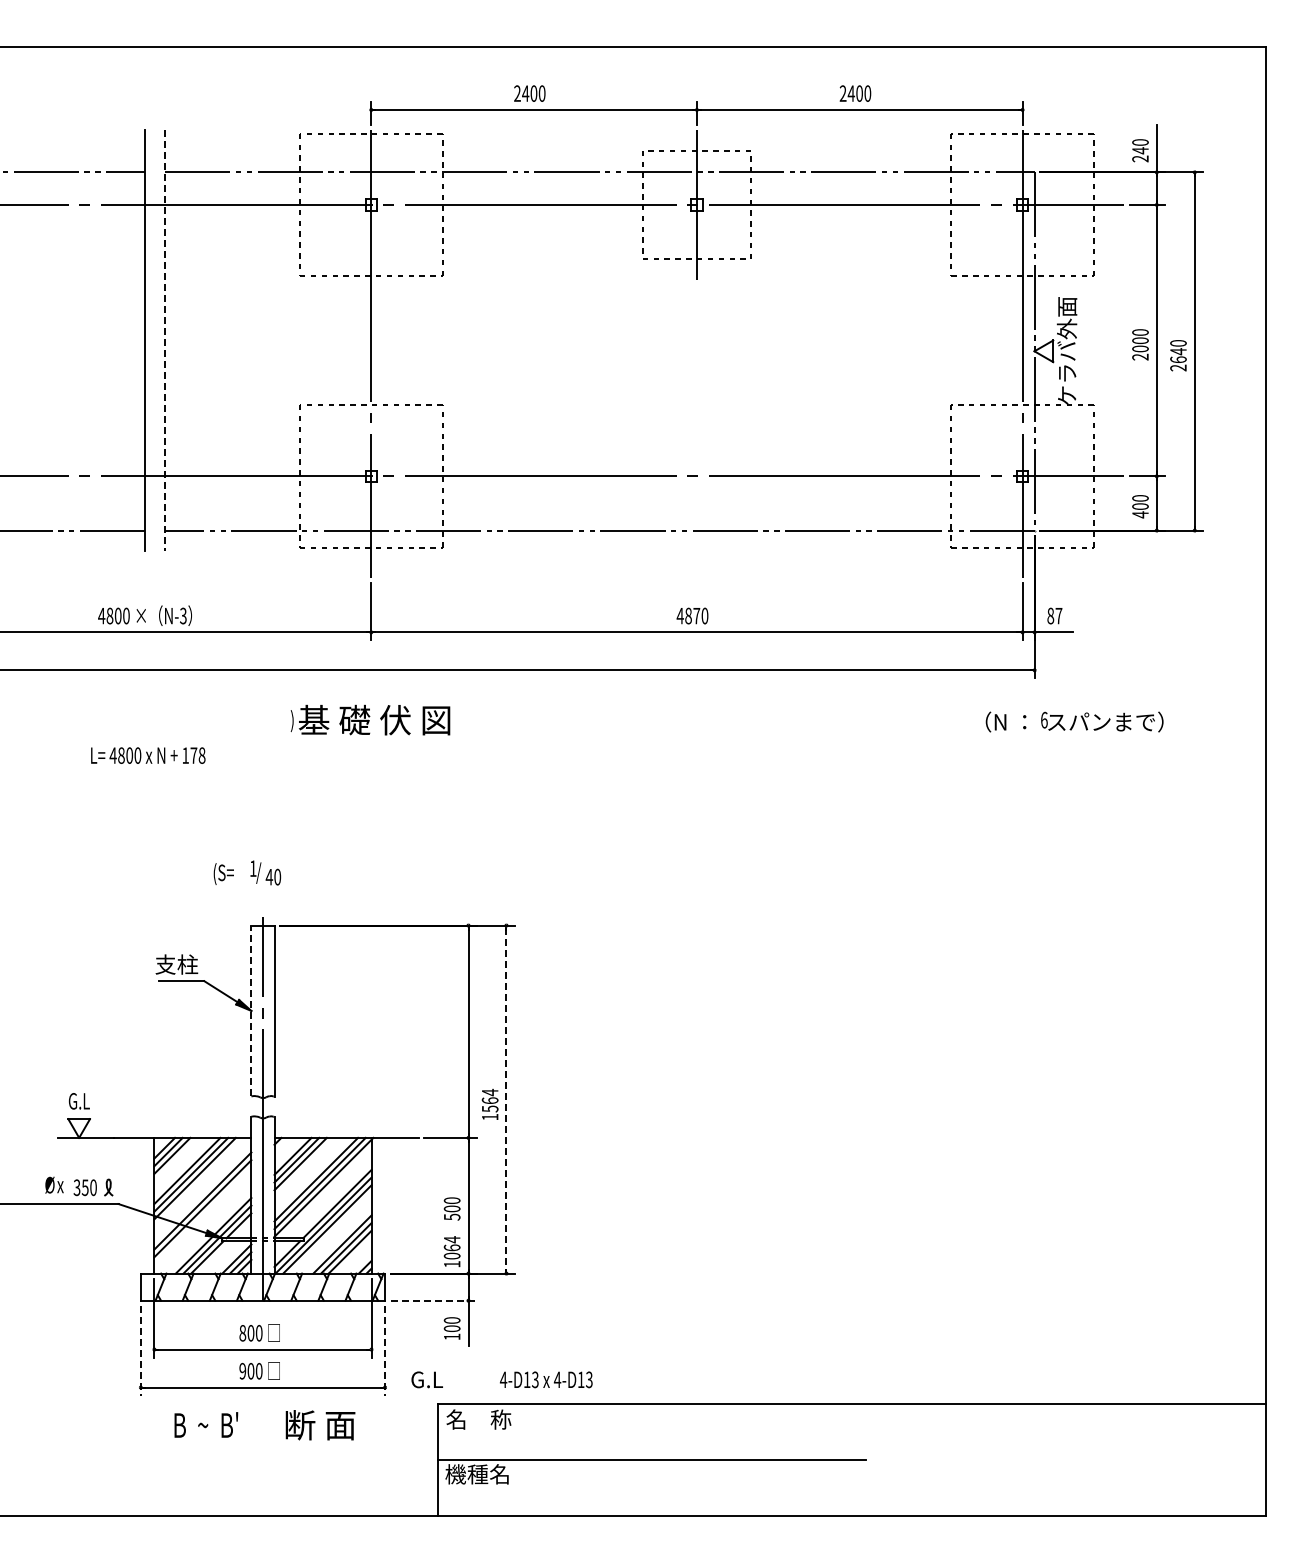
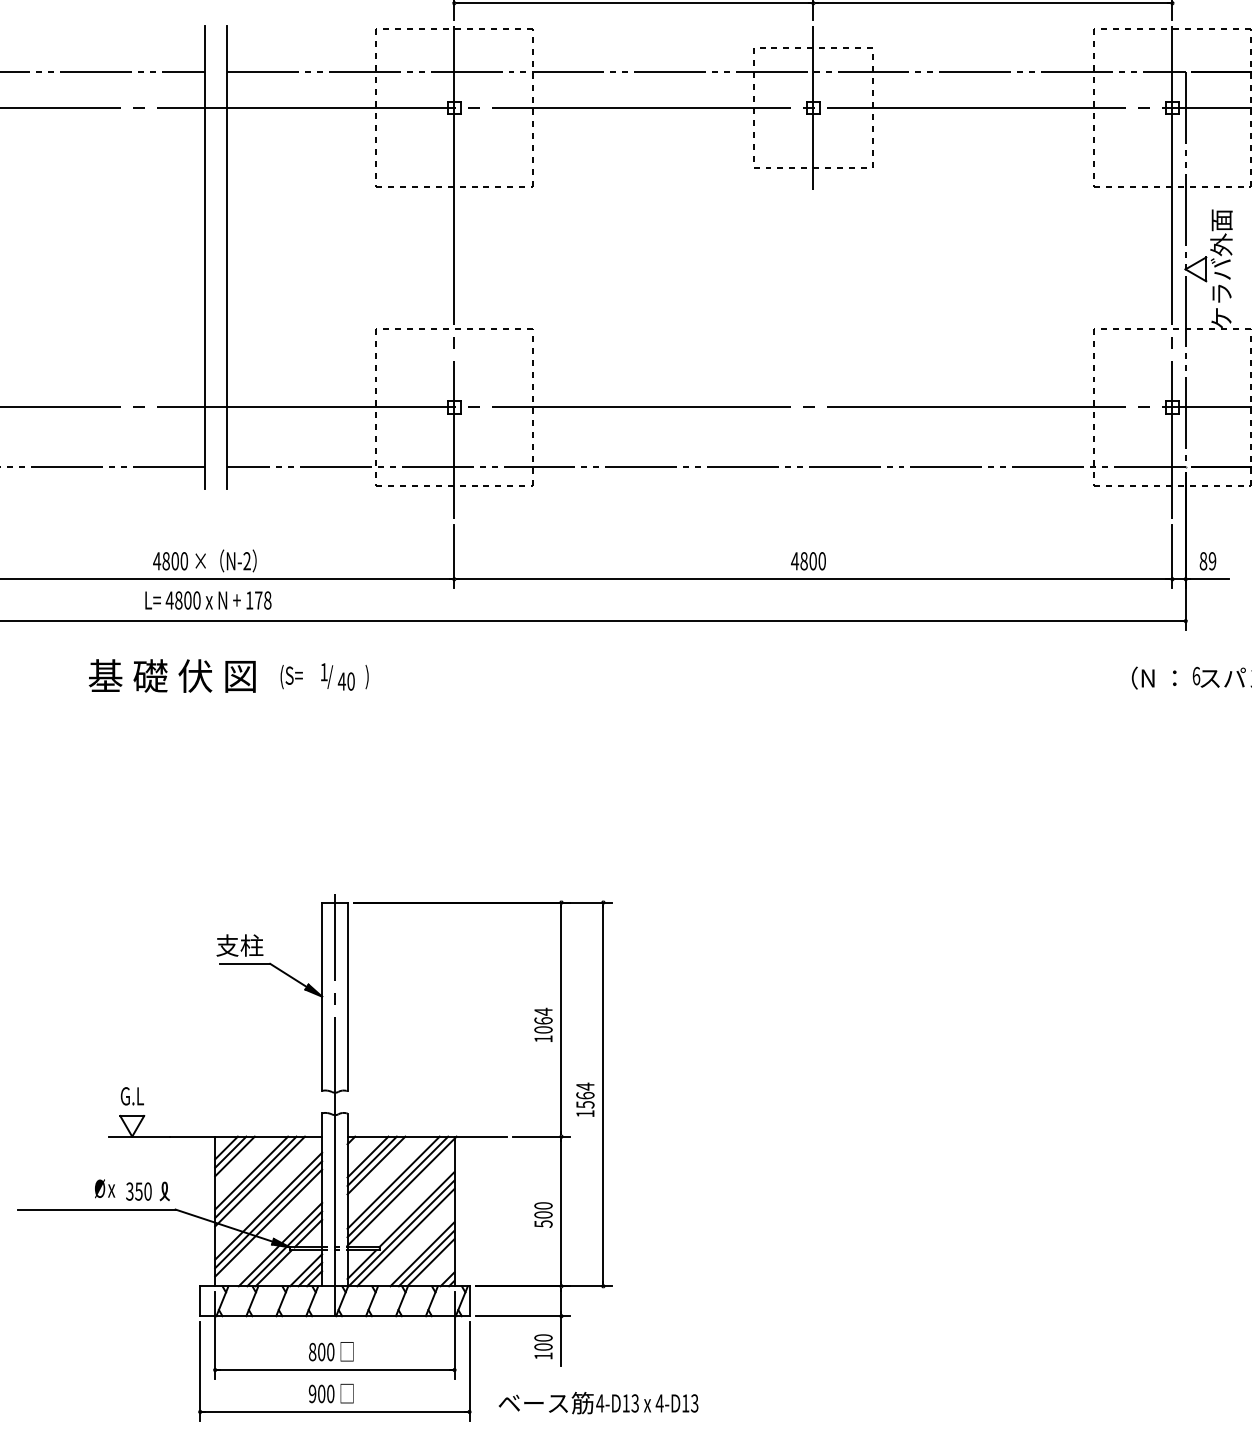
line: (165, 341) -> (227, 258), dashed -> solid
text: (696, 615) -> (812, 560), 4870 -> 4800
text: (1058, 615) -> (1212, 560), 87 -> 89
text: (183, 616) -> (247, 561), N-3 -> N-2
text: (374, 719) -> (172, 675), moved
text: (148, 755) -> (208, 600), moved
text: (265, 872) -> (337, 676), moved
text: (223, 873) -> (291, 676), moved
line: (251, 1010) -> (322, 996), dashed -> solid
line: (506, 1100) -> (603, 1095), dashed -> solid
line: (202, 1215) -> (268, 1222), added
text: (451, 1251) -> (542, 1024), moved
line: (434, 1300) -> (523, 1315), dashed -> solid
line: (140, 1350) -> (199, 1371), dashed -> solid
line: (385, 1350) -> (469, 1371), dashed -> solid
text: (454, 1379) -> (546, 1403), G.L -> ベース筋

